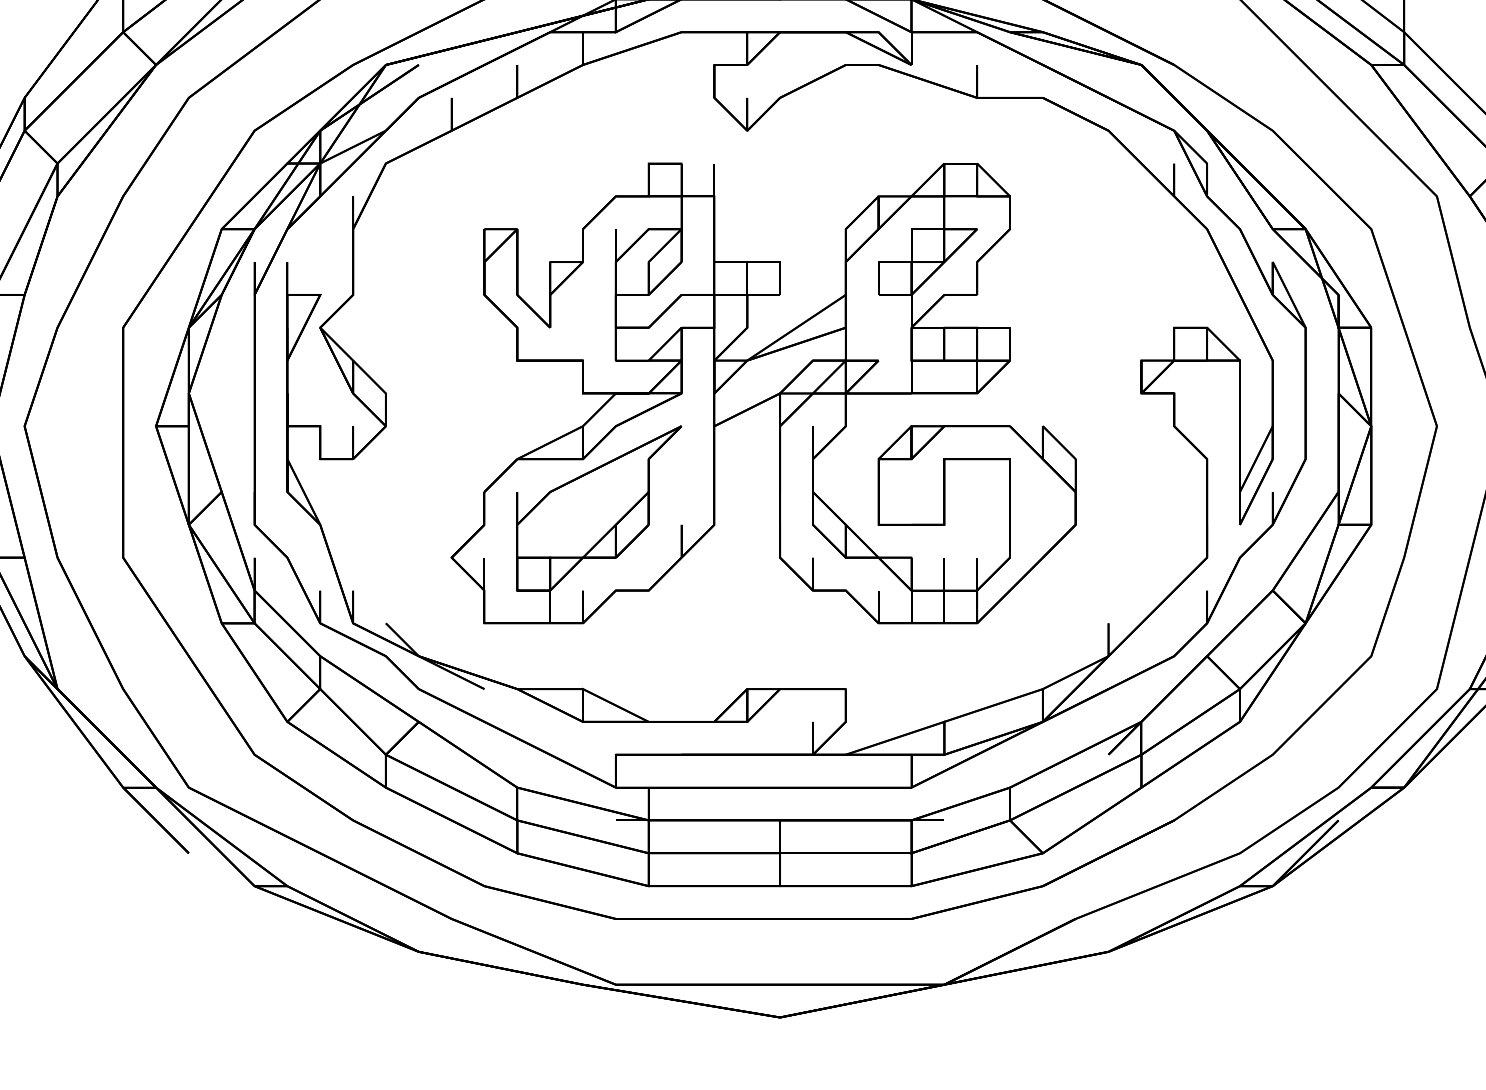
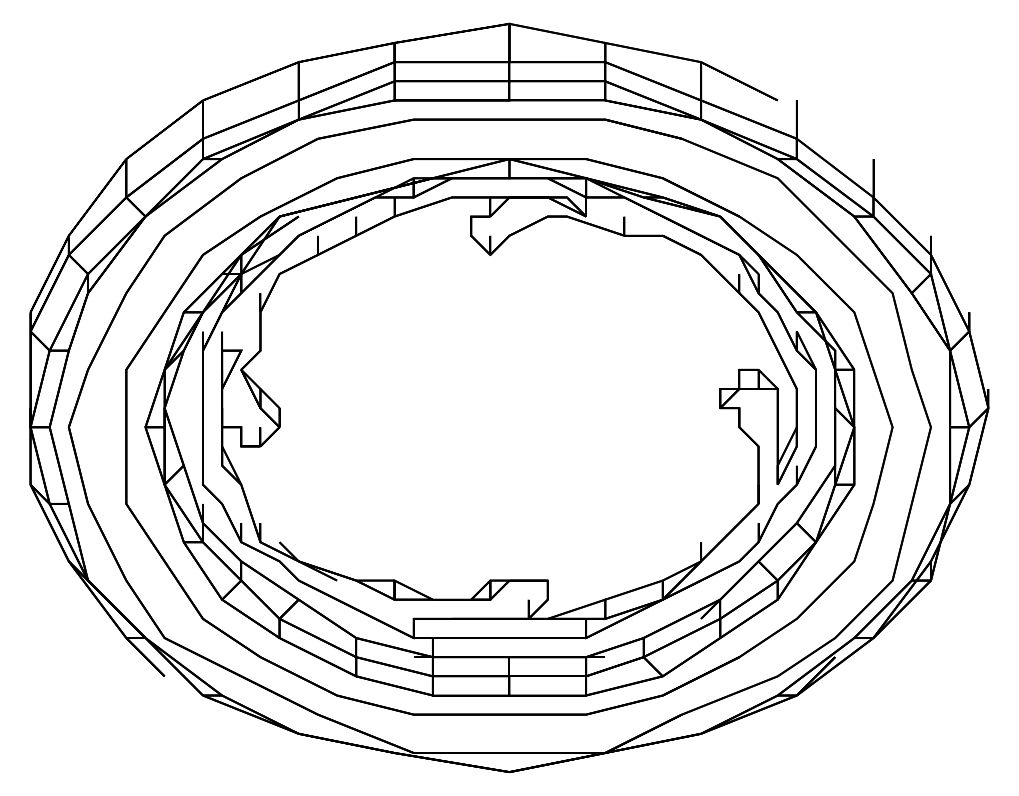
part: (762, 394) -> (499, 408), removed

